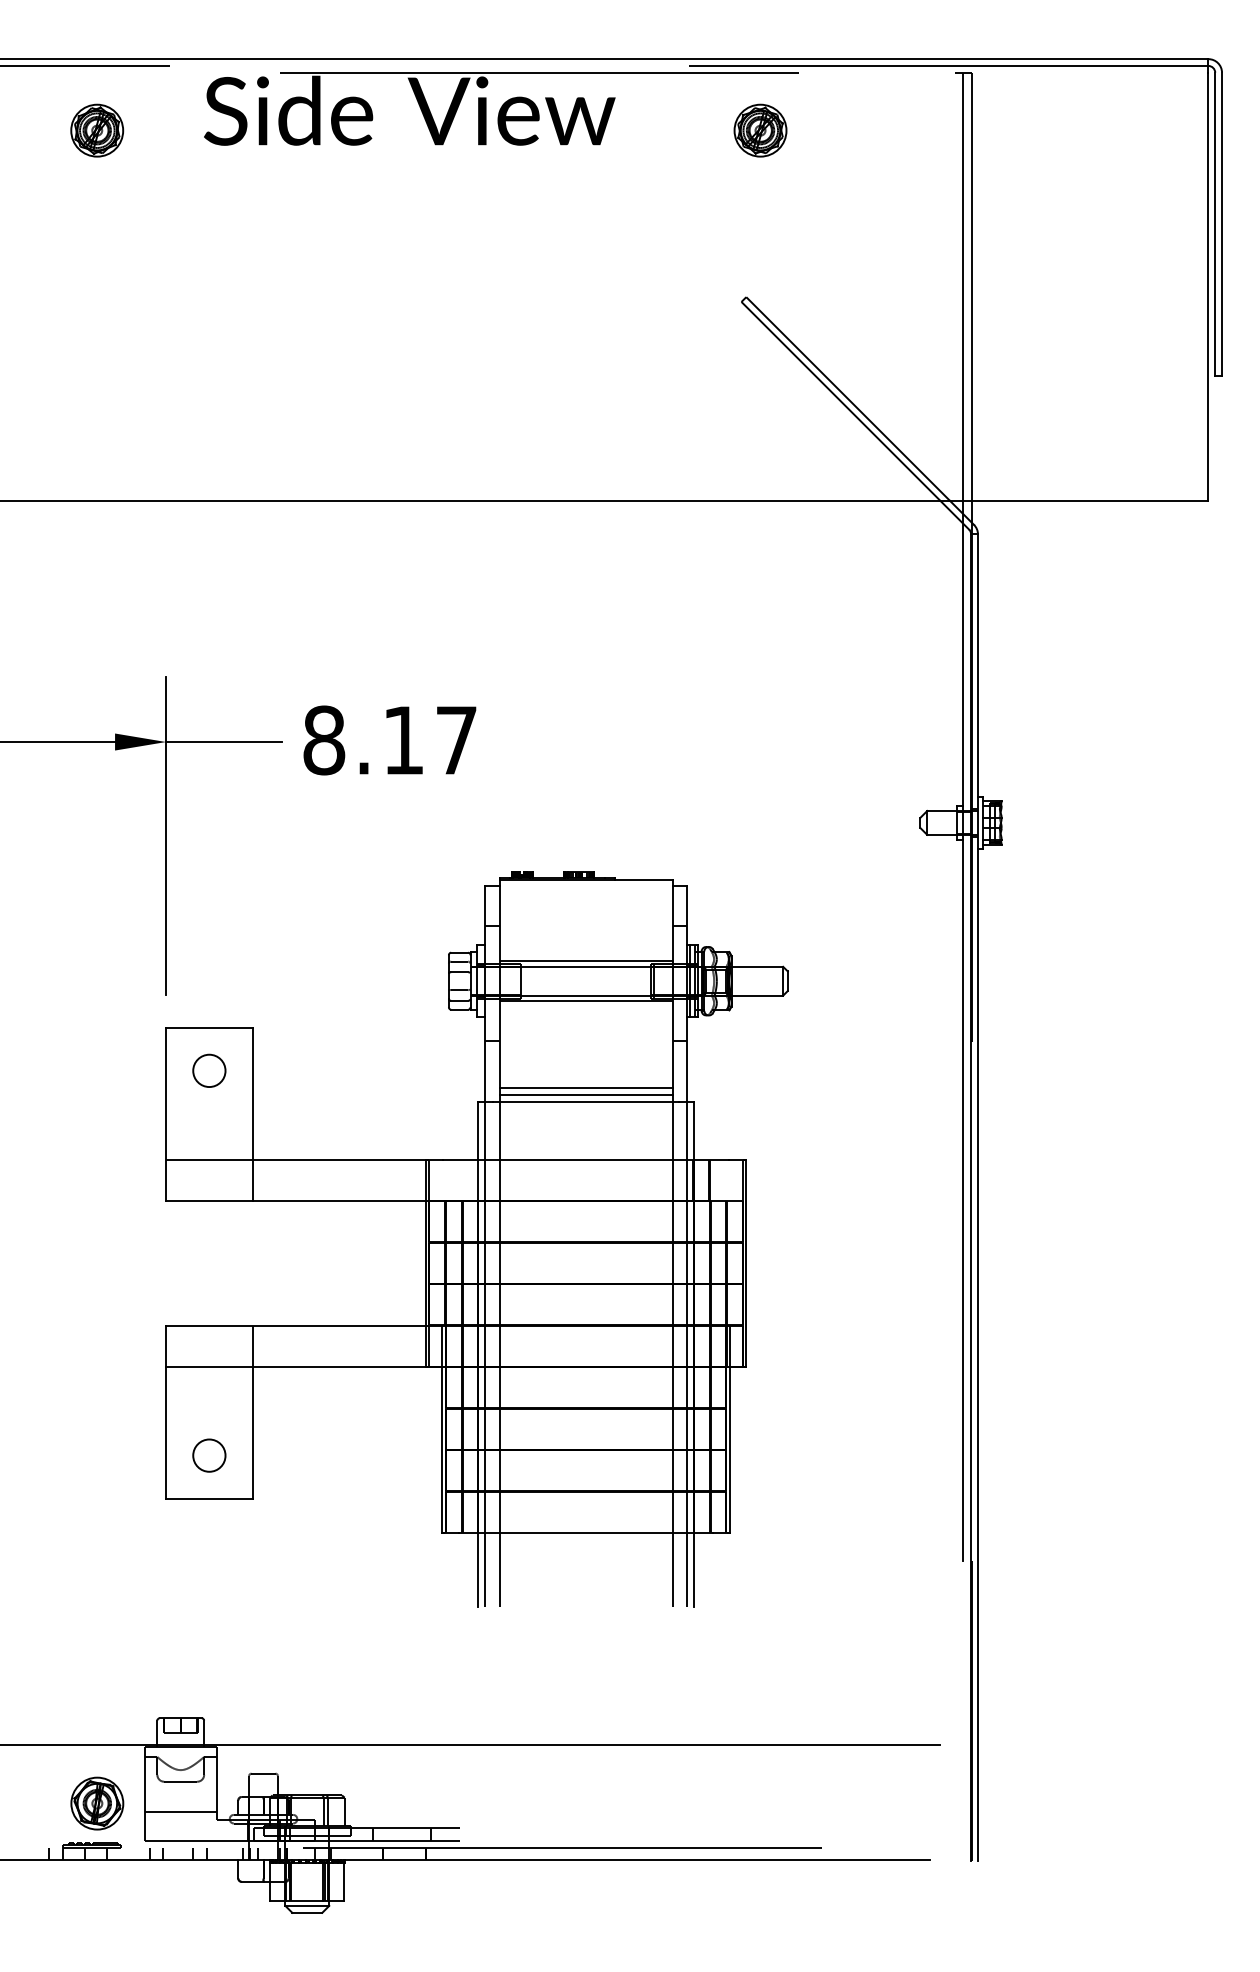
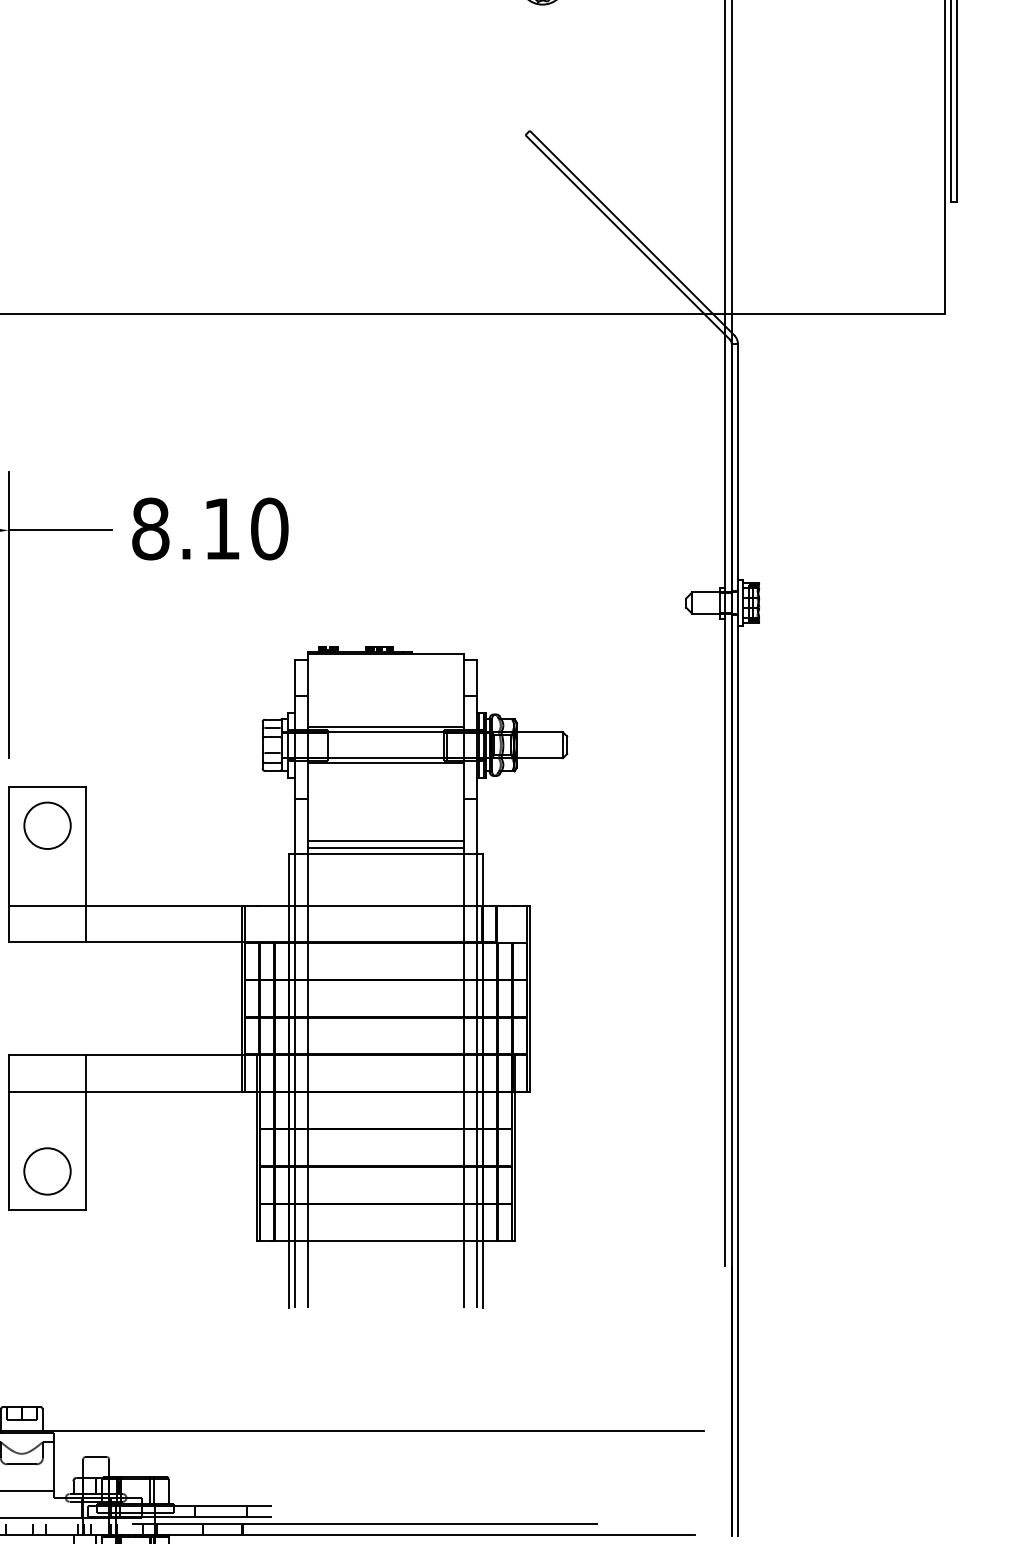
text: (456, 740) -> (269, 529), 8.17 -> 8.10
circle: (209, 1070) -> (47, 825), size x1.6
circle: (209, 1455) -> (47, 1171), size x1.6

